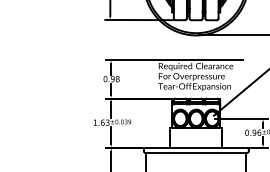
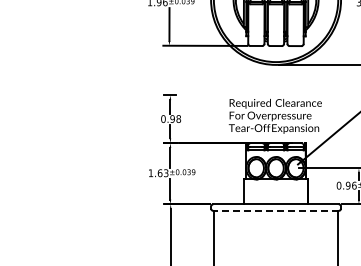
line: (180, 60) -> (256, 95), removed
line: (196, 152) -> (276, 210), solid -> dashed

